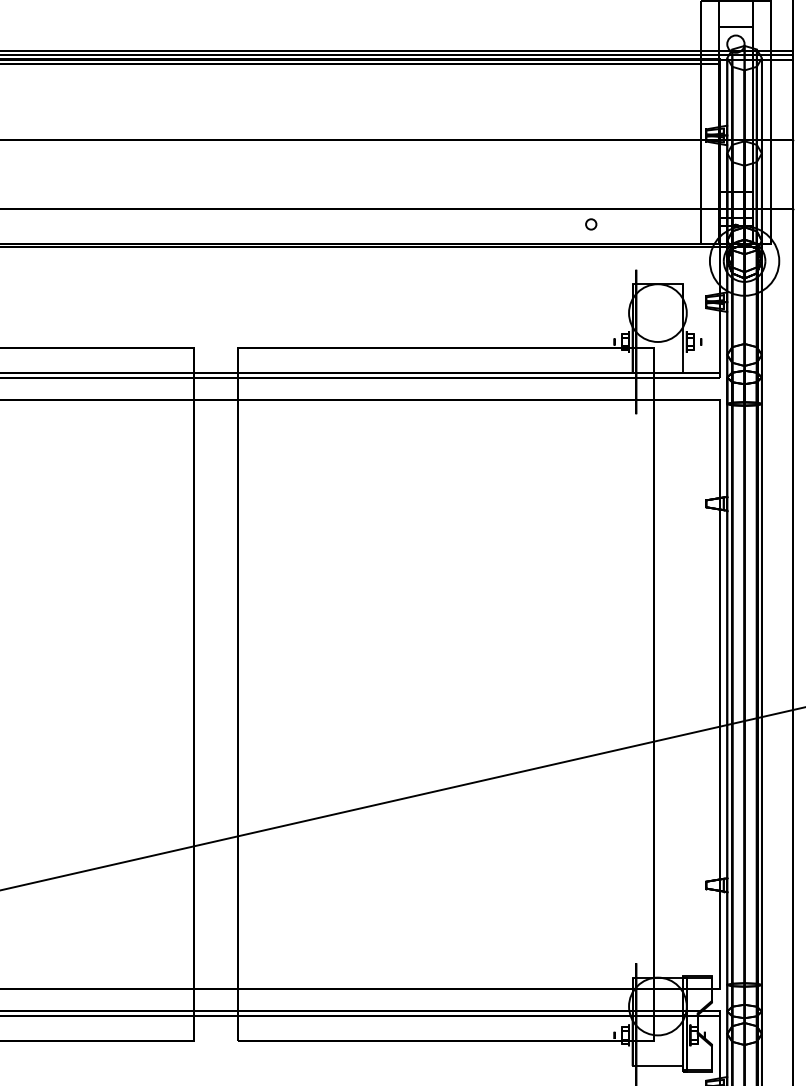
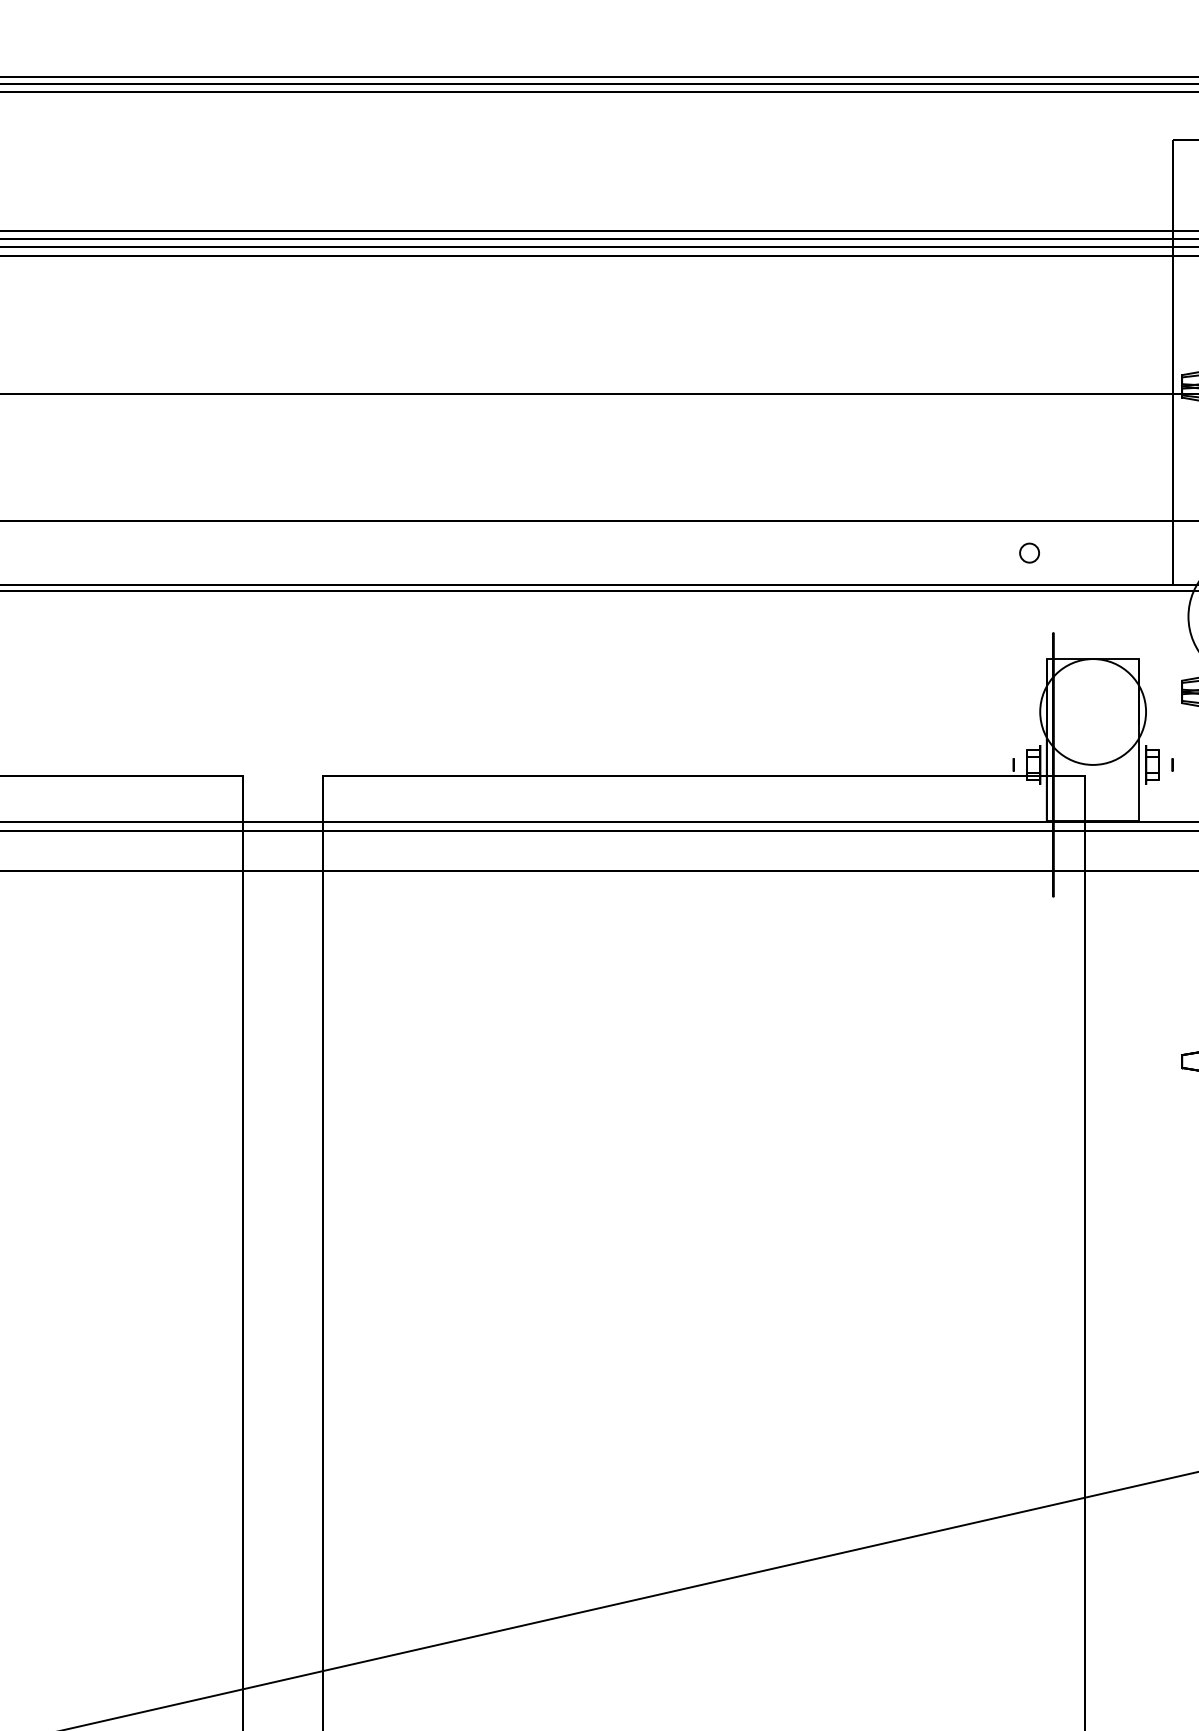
circle: (591, 224) -> (1030, 553), moved

